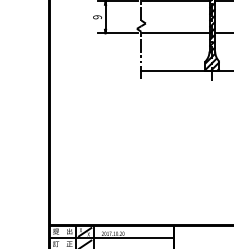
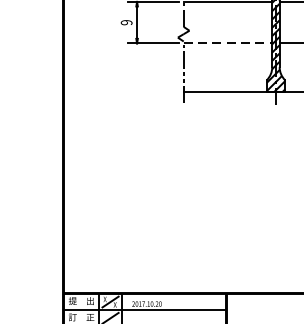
line: (175, 33) -> (228, 43), solid -> dashed

